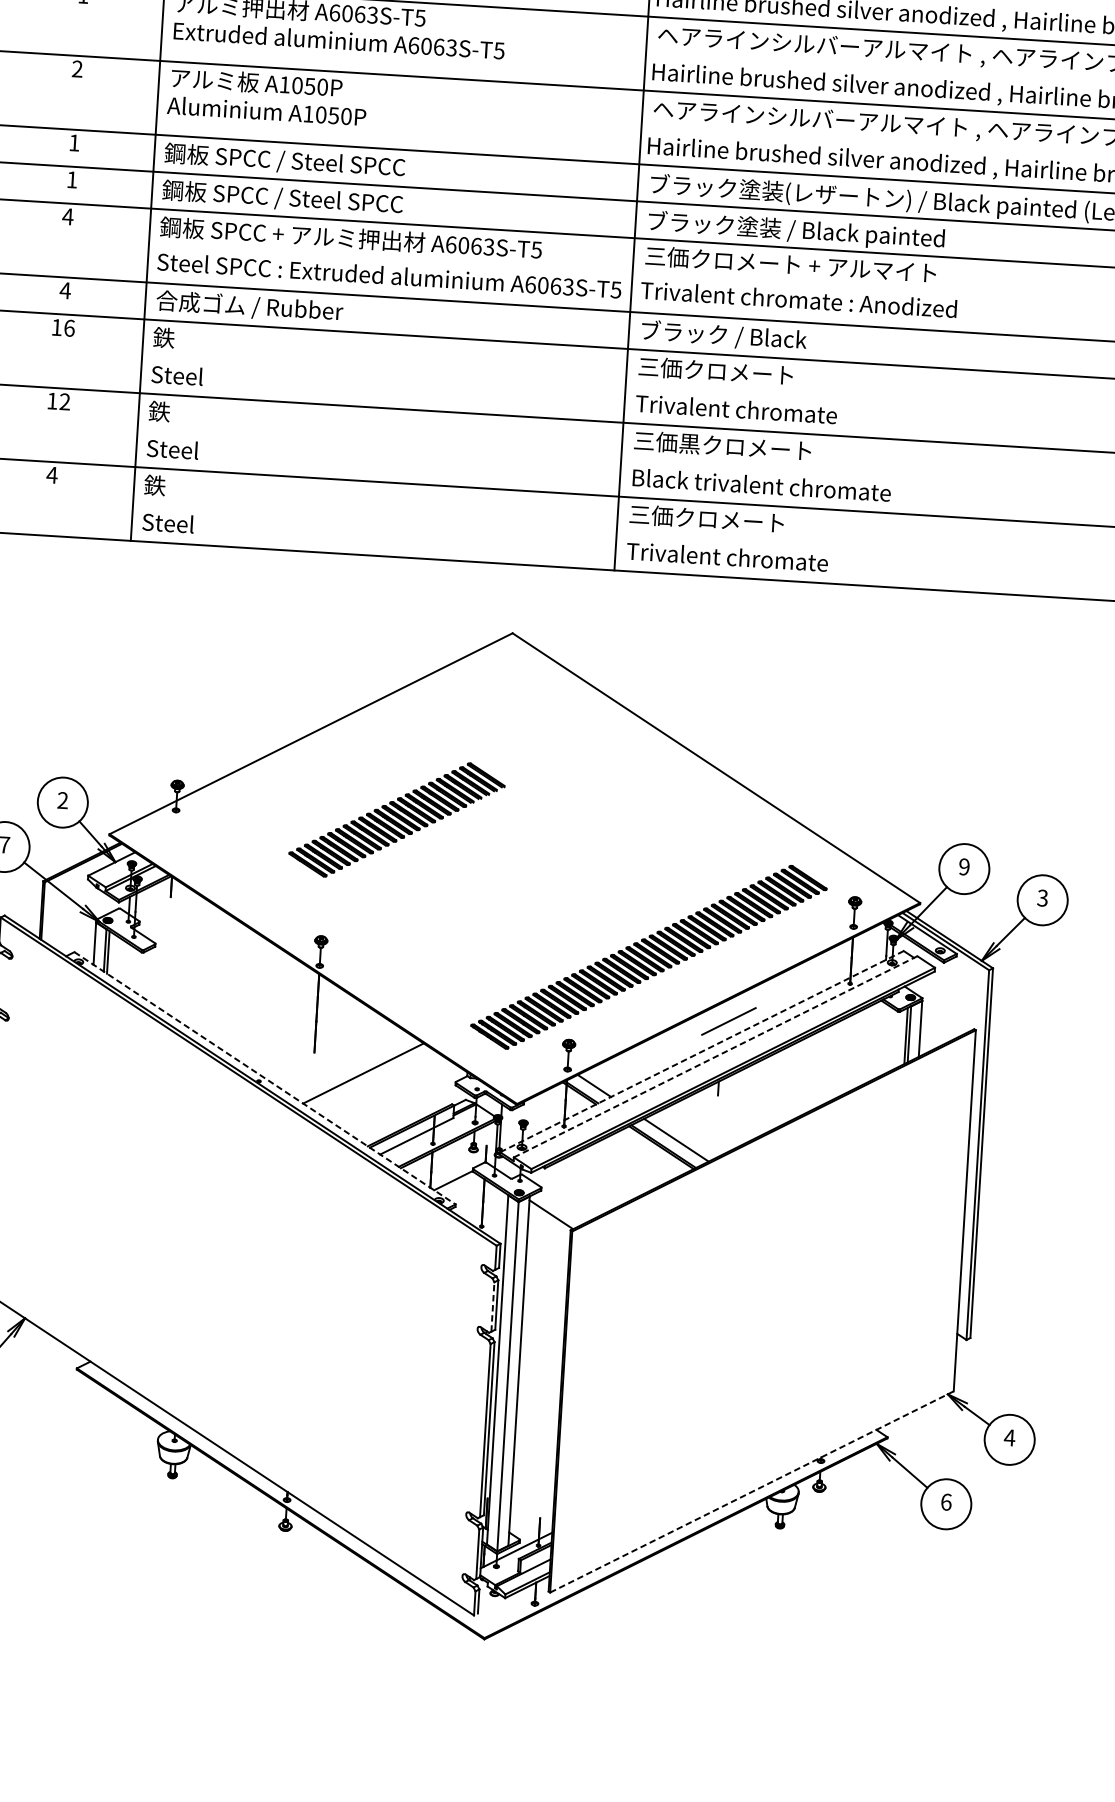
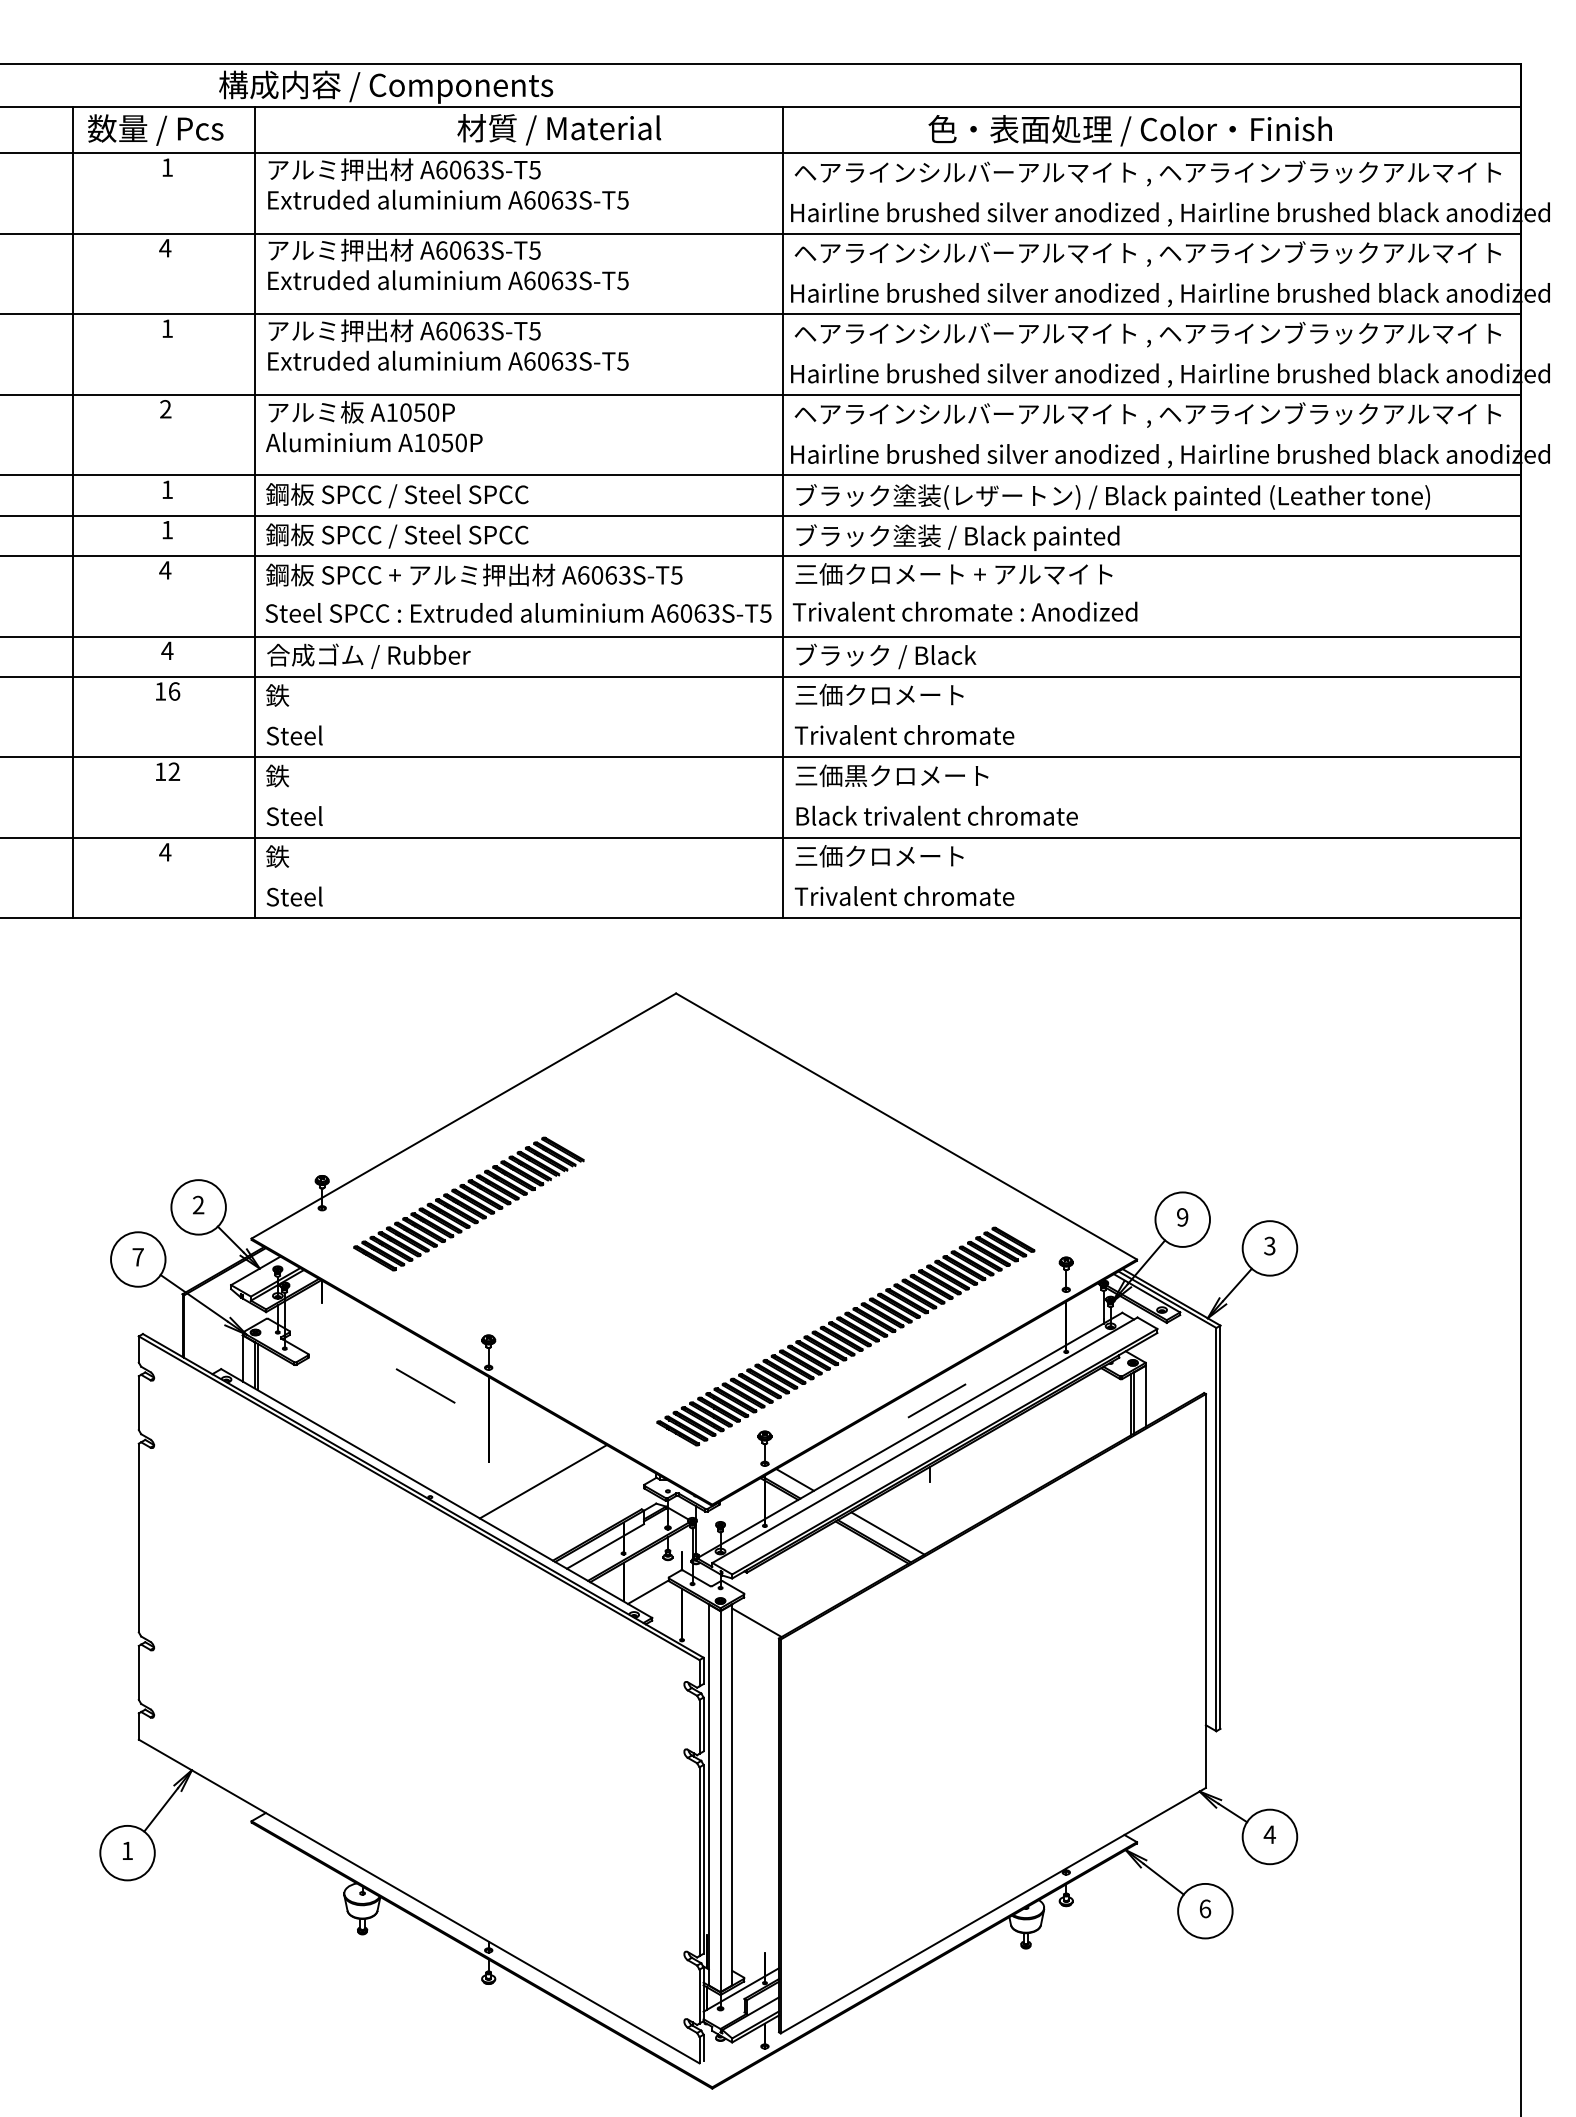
part: (396, 819) -> (468, 1203), moved
line: (260, 978) -> (425, 1385), added
line: (702, 1051) -> (910, 1435), dashed -> solid
line: (716, 1057) -> (925, 1440), dashed -> solid
line: (264, 1078) -> (436, 1493), dashed -> solid
line: (492, 1306) -> (699, 1726), dashed -> solid
line: (752, 1491) -> (993, 1910), dashed -> solid

